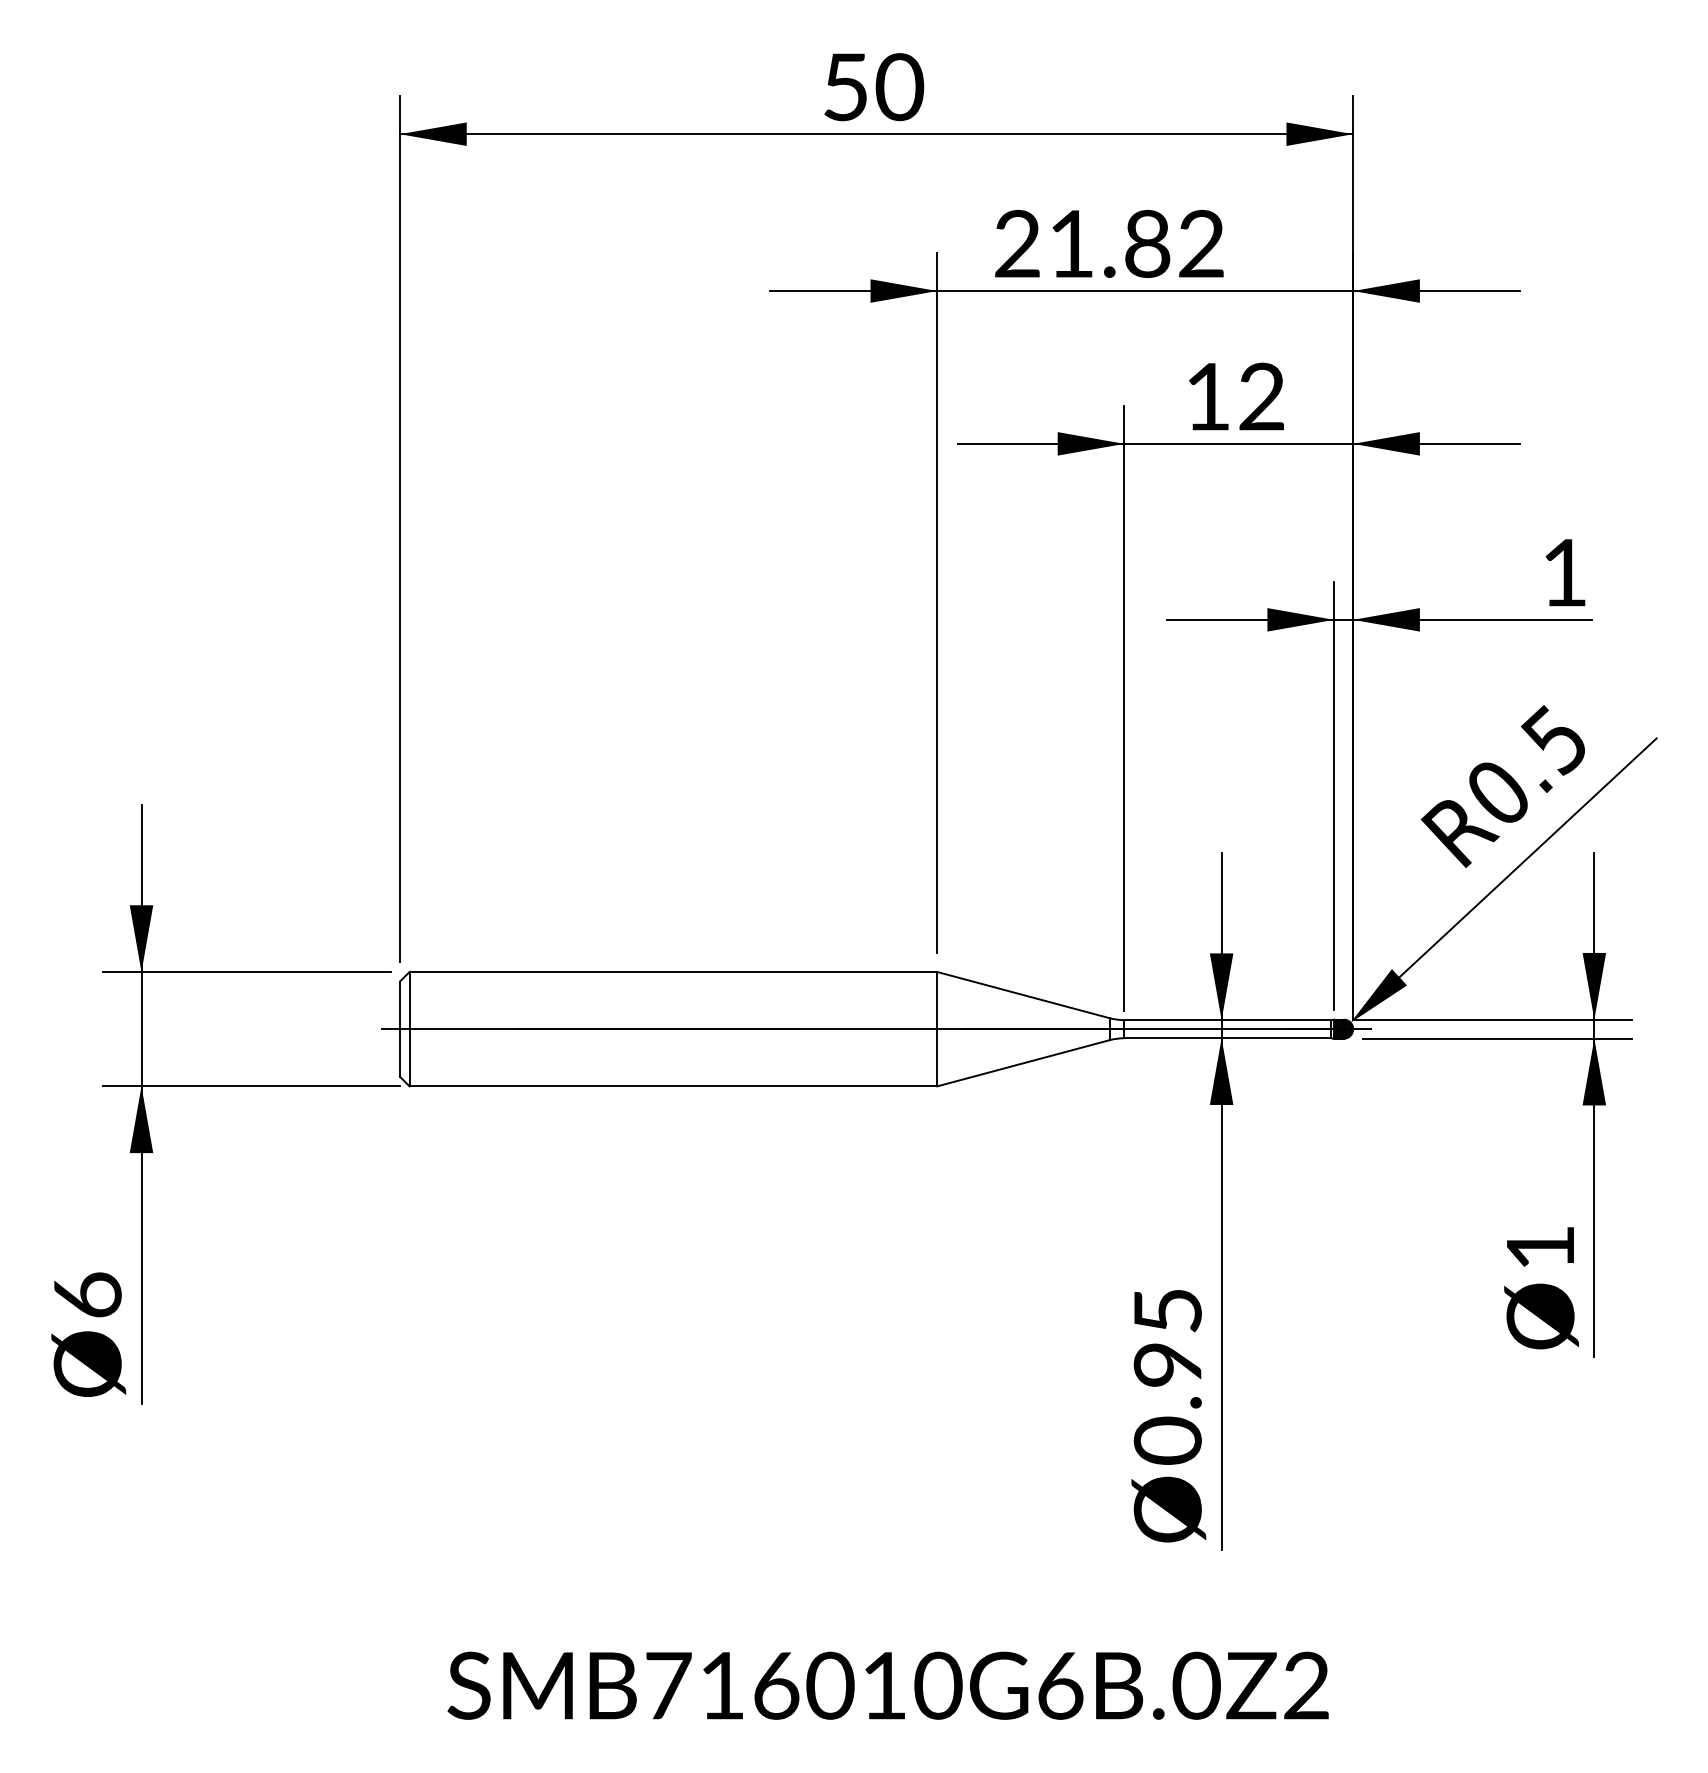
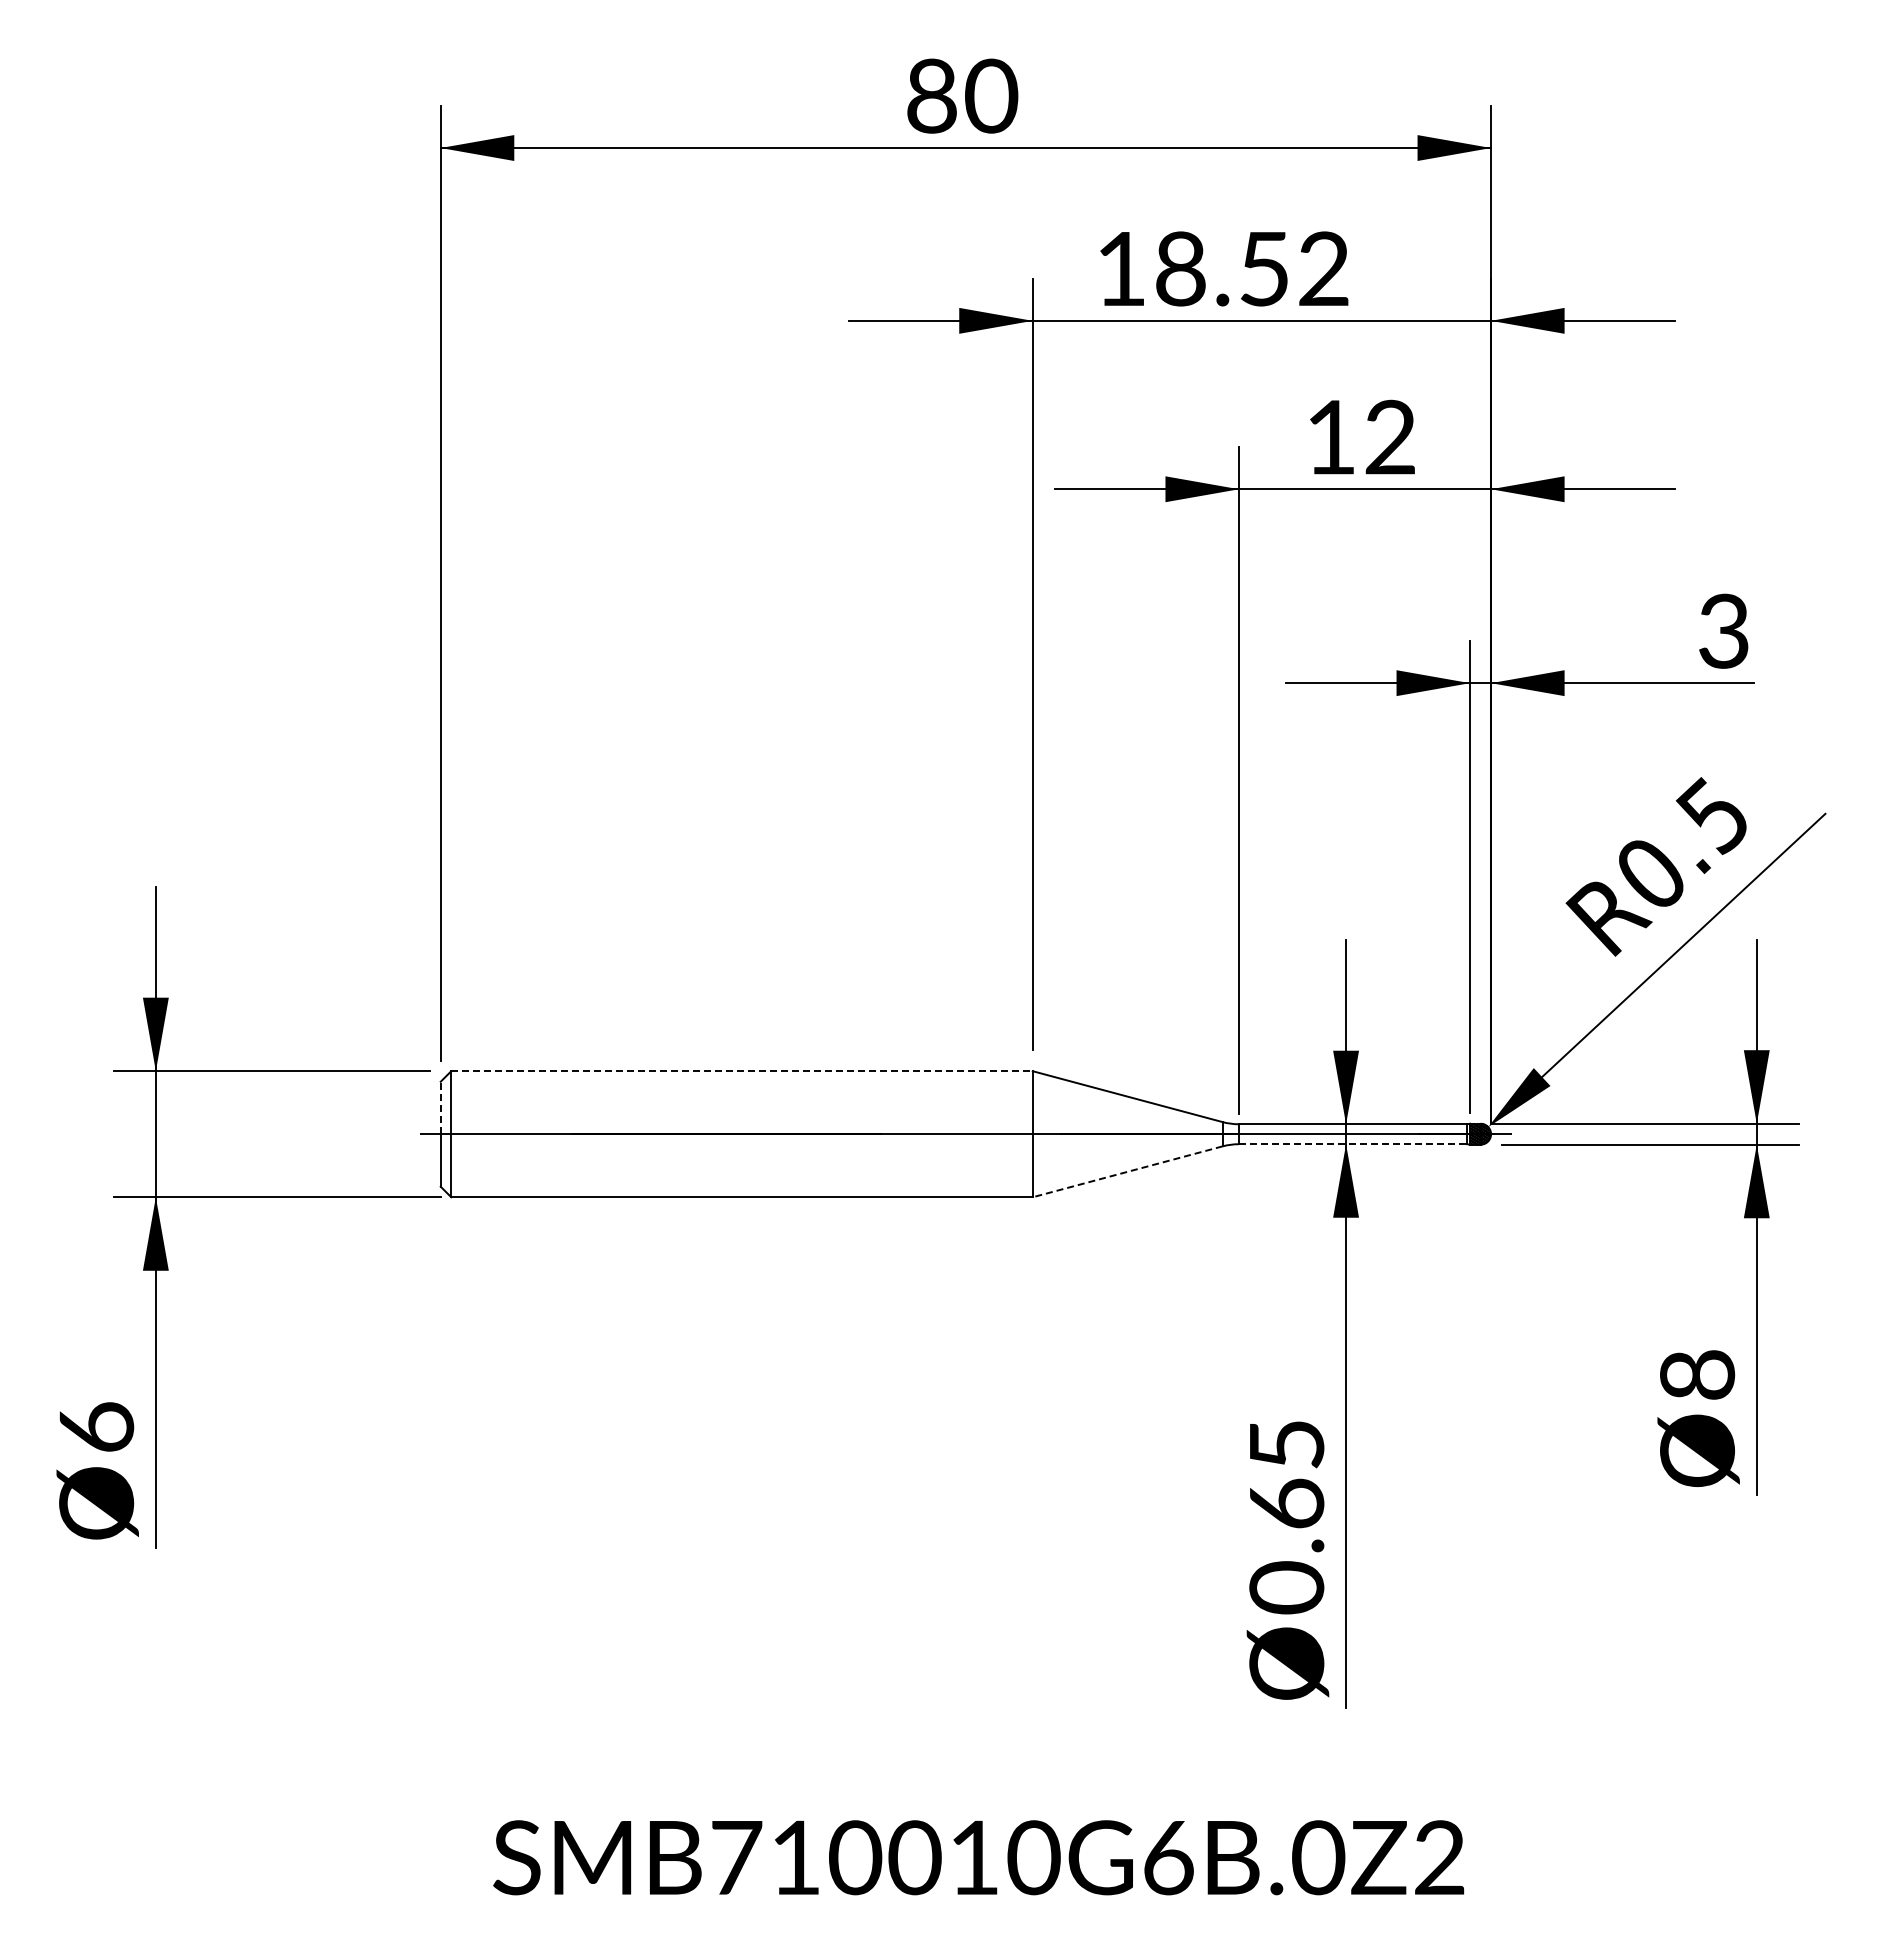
text: (845, 86) -> (931, 95), 50 -> 80
text: (1082, 243) -> (1192, 268), 21.82 -> 18.52
text: (1564, 572) -> (1723, 630), 1 -> 3
line: (673, 972) -> (742, 1071), solid -> dashed
line: (399, 1004) -> (440, 1107), solid -> dashed
line: (1228, 1038) -> (1353, 1144), solid -> dashed
line: (1023, 1063) -> (1127, 1171), solid -> dashed
text: (1540, 1247) -> (1697, 1374), 1 -> 8
text: (1167, 1364) -> (1286, 1503), 0.95 -> 0.65
text: (776, 1685) -> (855, 1857), SMB716010G6B.0Z2 -> SMB710010G6B.0Z2

